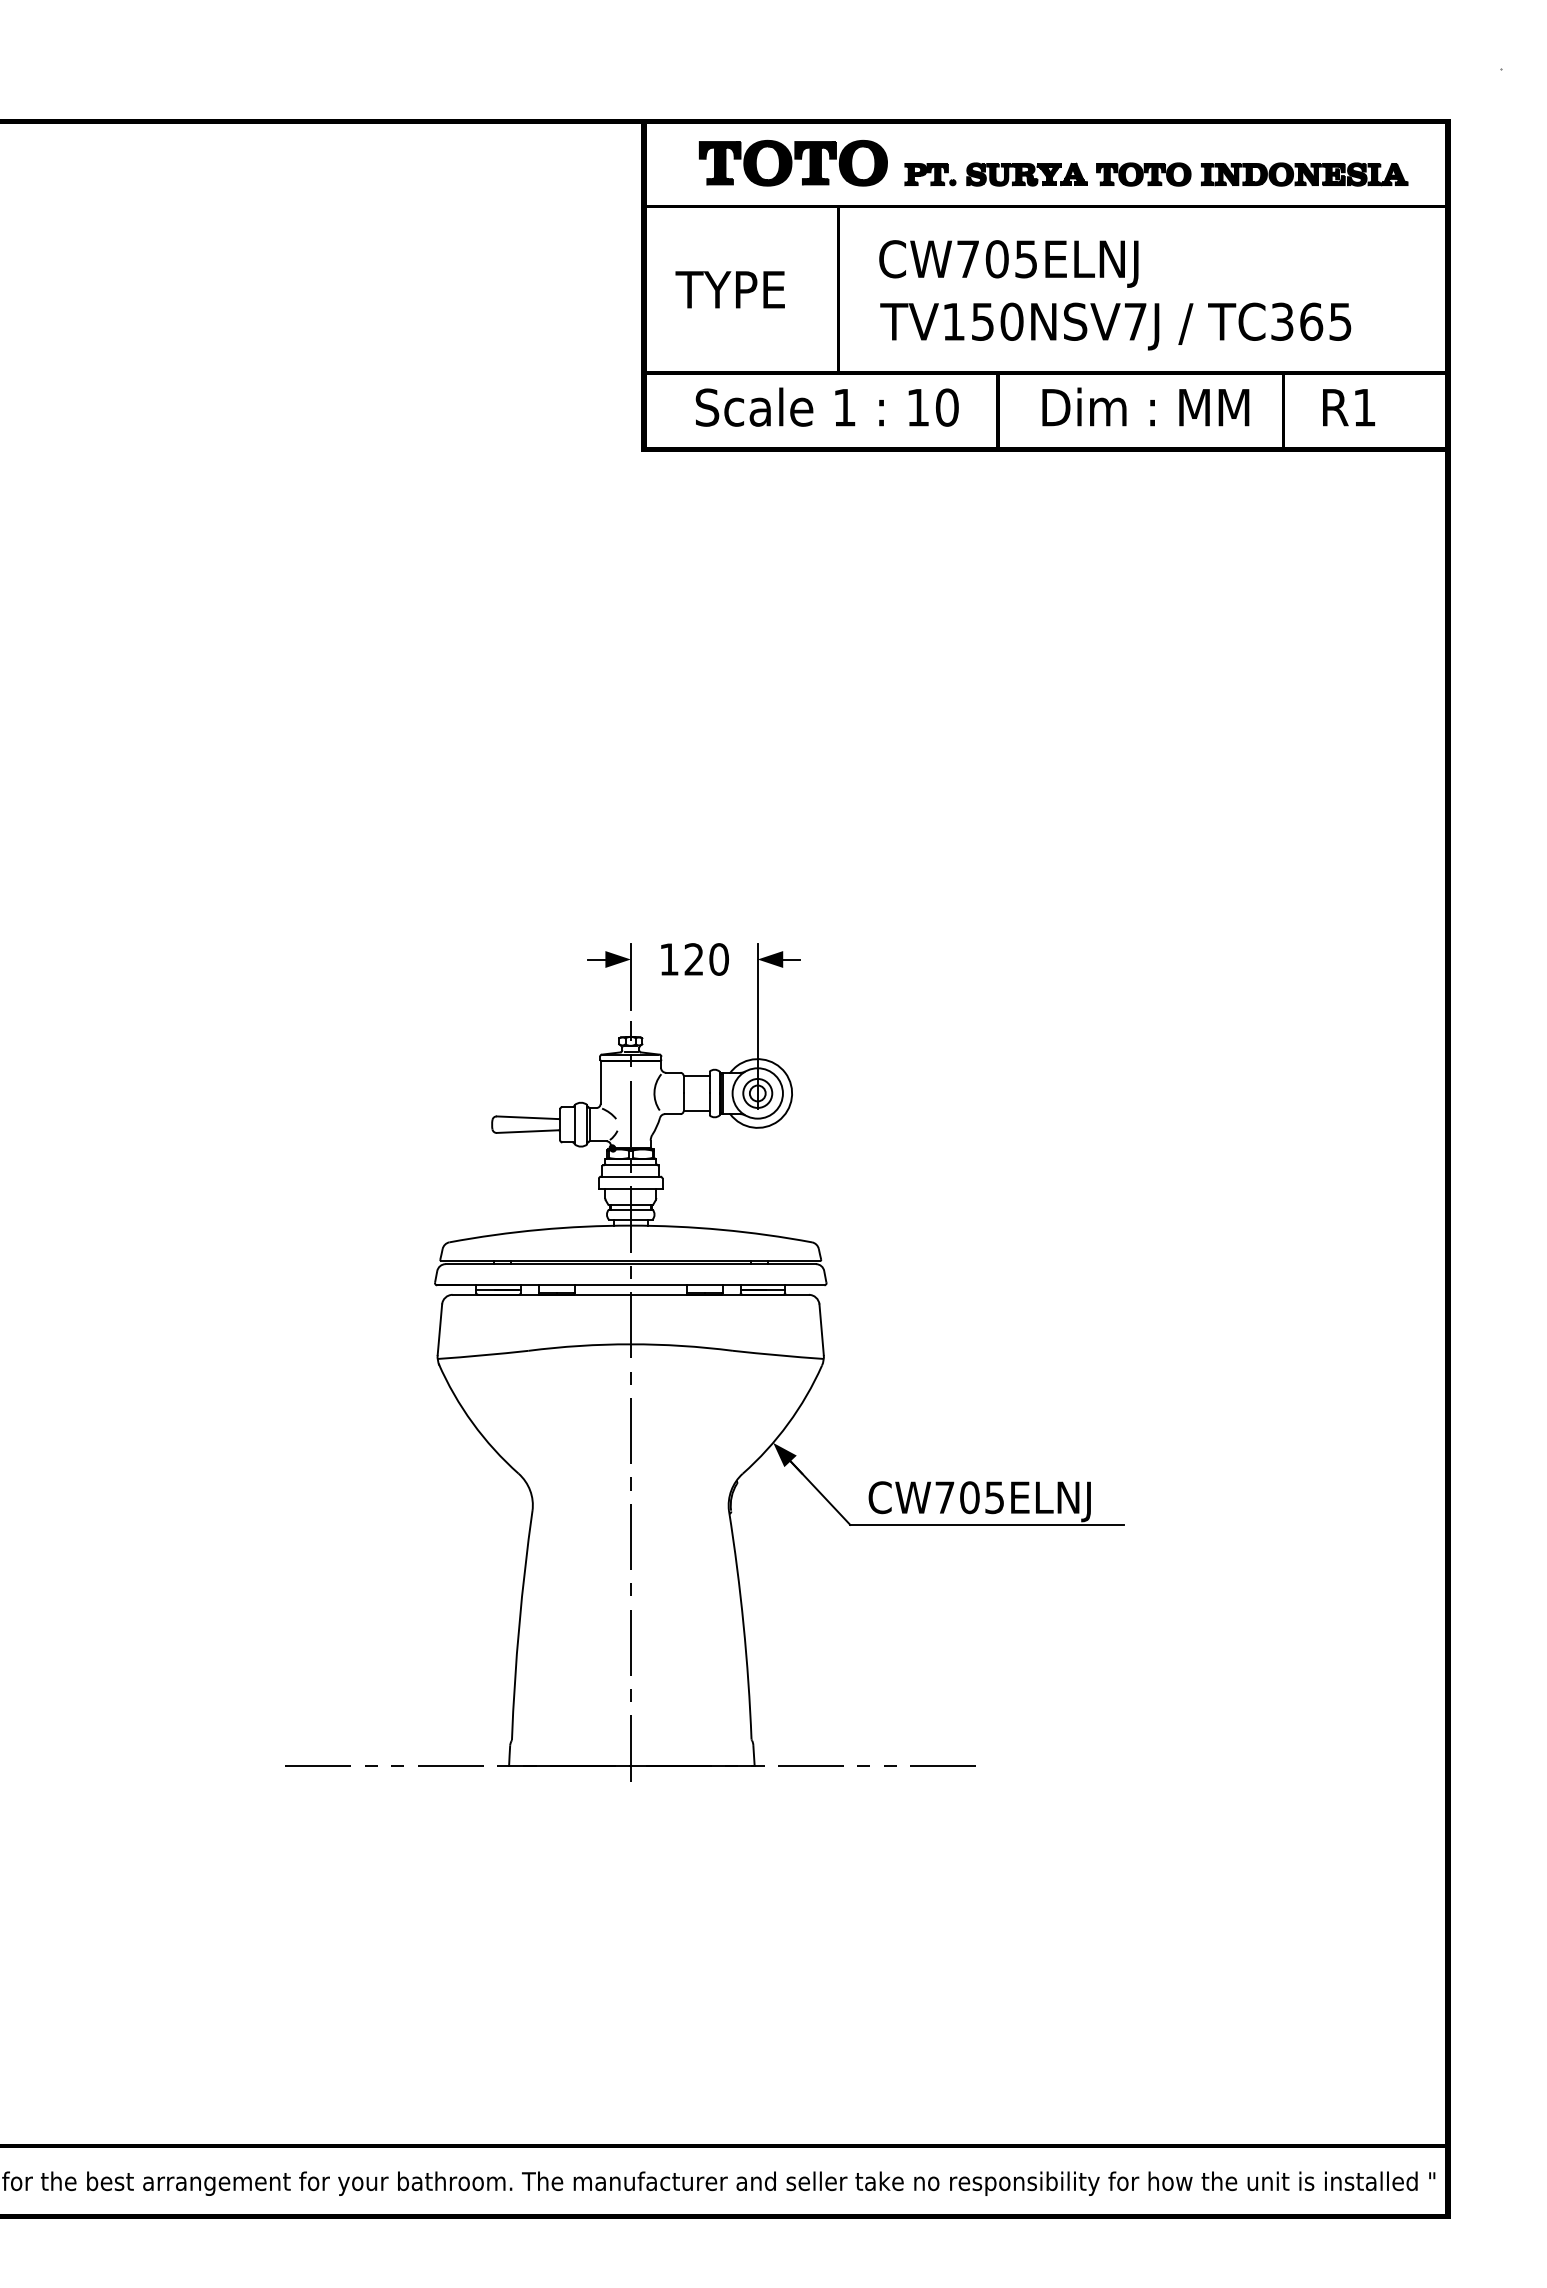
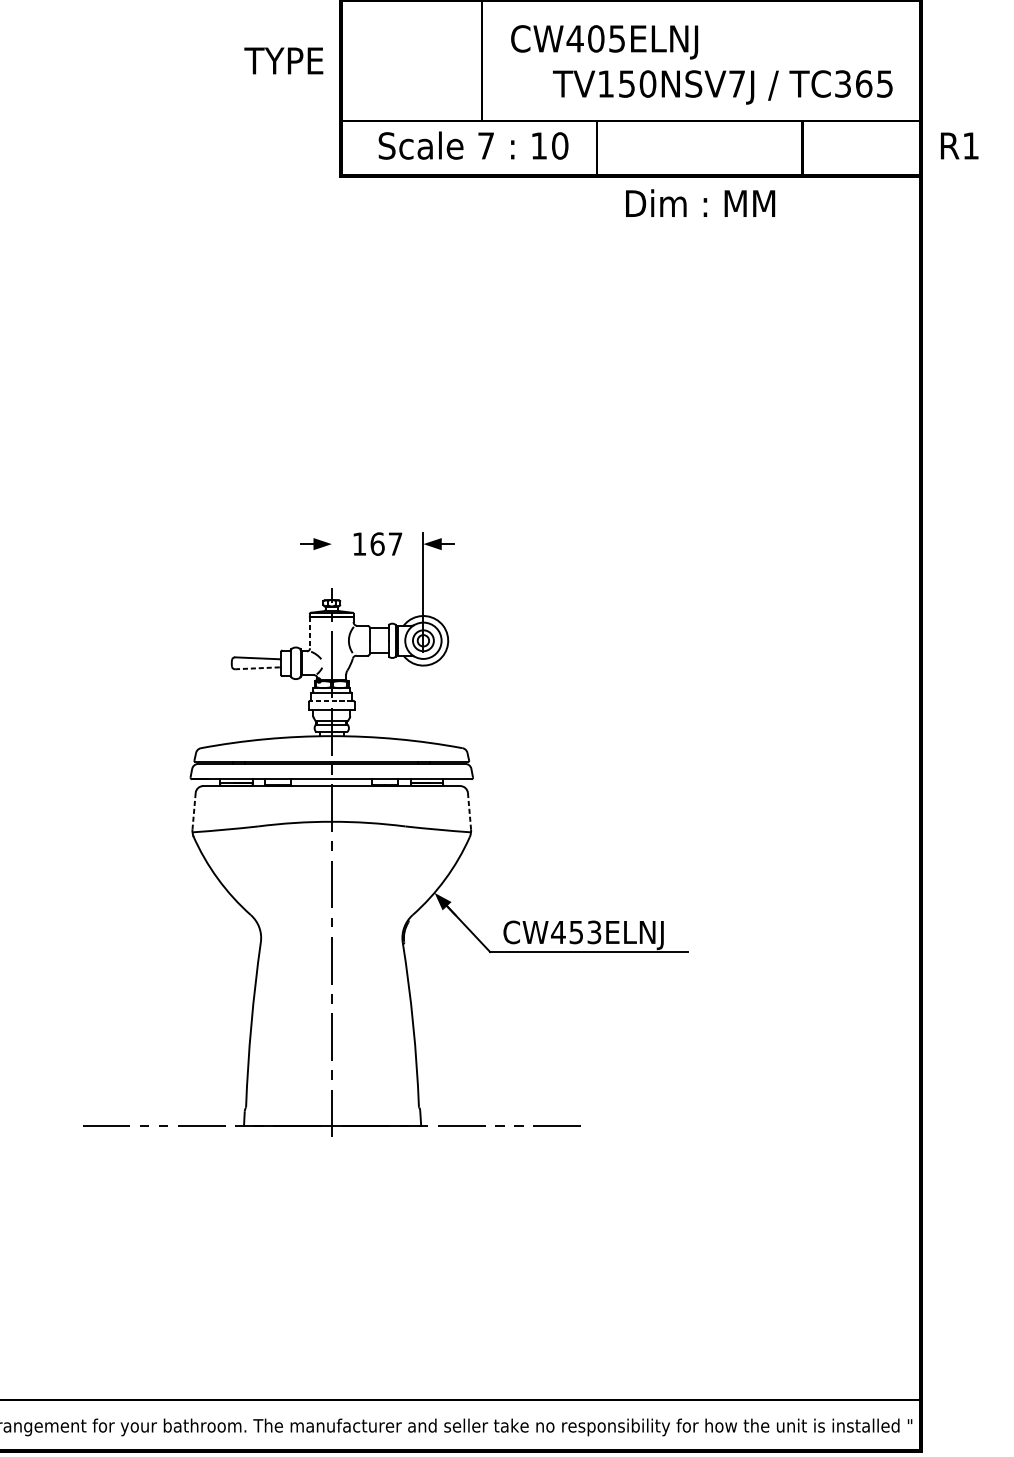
text: (968, 258) -> (575, 38), CW705ELNJ -> CW405ELNJ
text: (729, 289) -> (283, 60), moved
text: (1115, 326) -> (722, 87), moved
text: (1145, 406) -> (700, 202), moved
text: (844, 407) -> (486, 145), 1 -> 7
text: (1348, 407) -> (959, 145), moved
text: (706, 959) -> (386, 544), 120 -> 167
line: (630, 976) -> (331, 556), removed
line: (600, 1082) -> (309, 632), solid -> dashed
line: (527, 1131) -> (257, 668), solid -> dashed
line: (630, 1176) -> (331, 700), solid -> dashed
line: (439, 1330) -> (193, 811), solid -> dashed
line: (821, 1330) -> (469, 811), solid -> dashed
text: (969, 1497) -> (576, 932), CW705ELNJ -> CW453ELNJ

